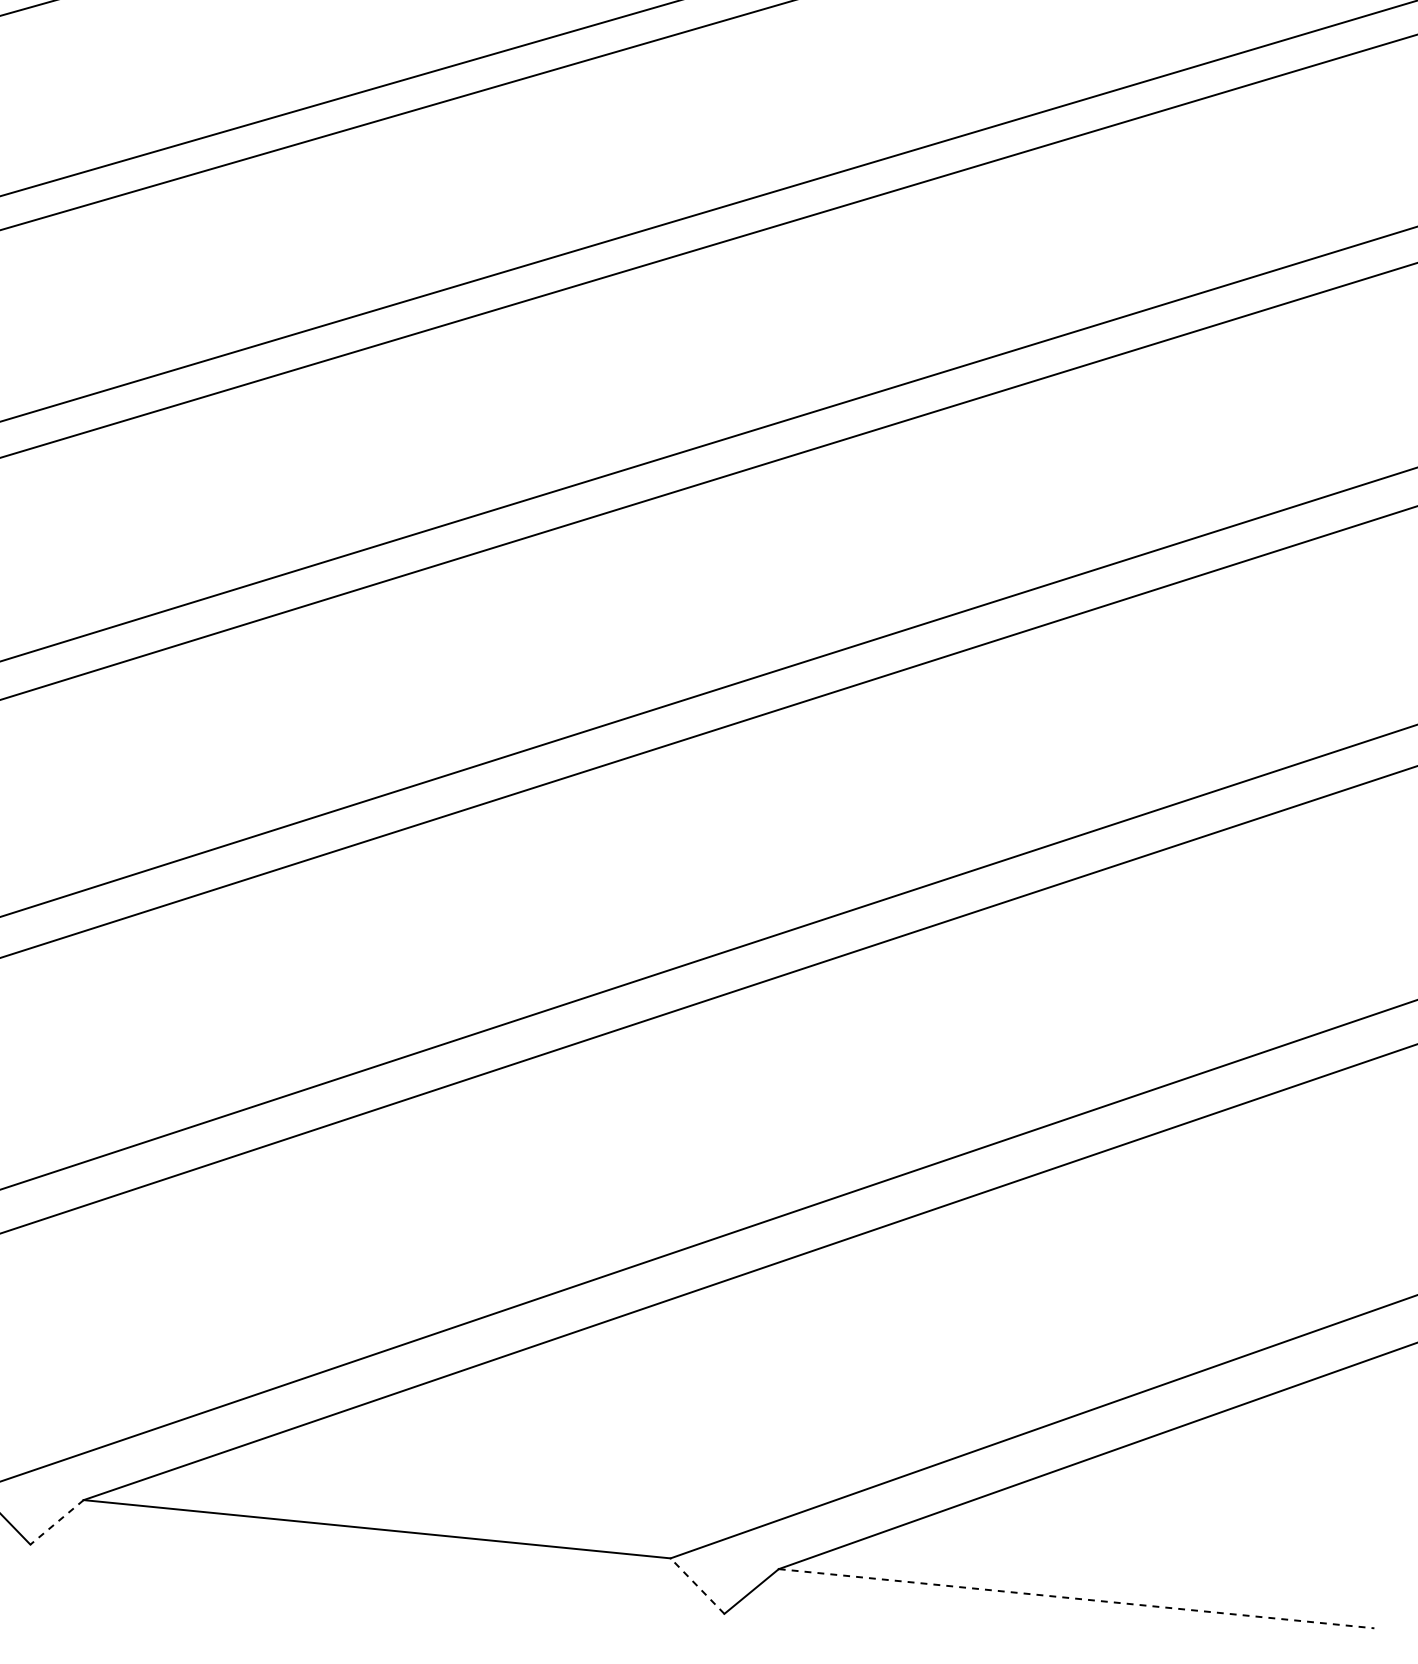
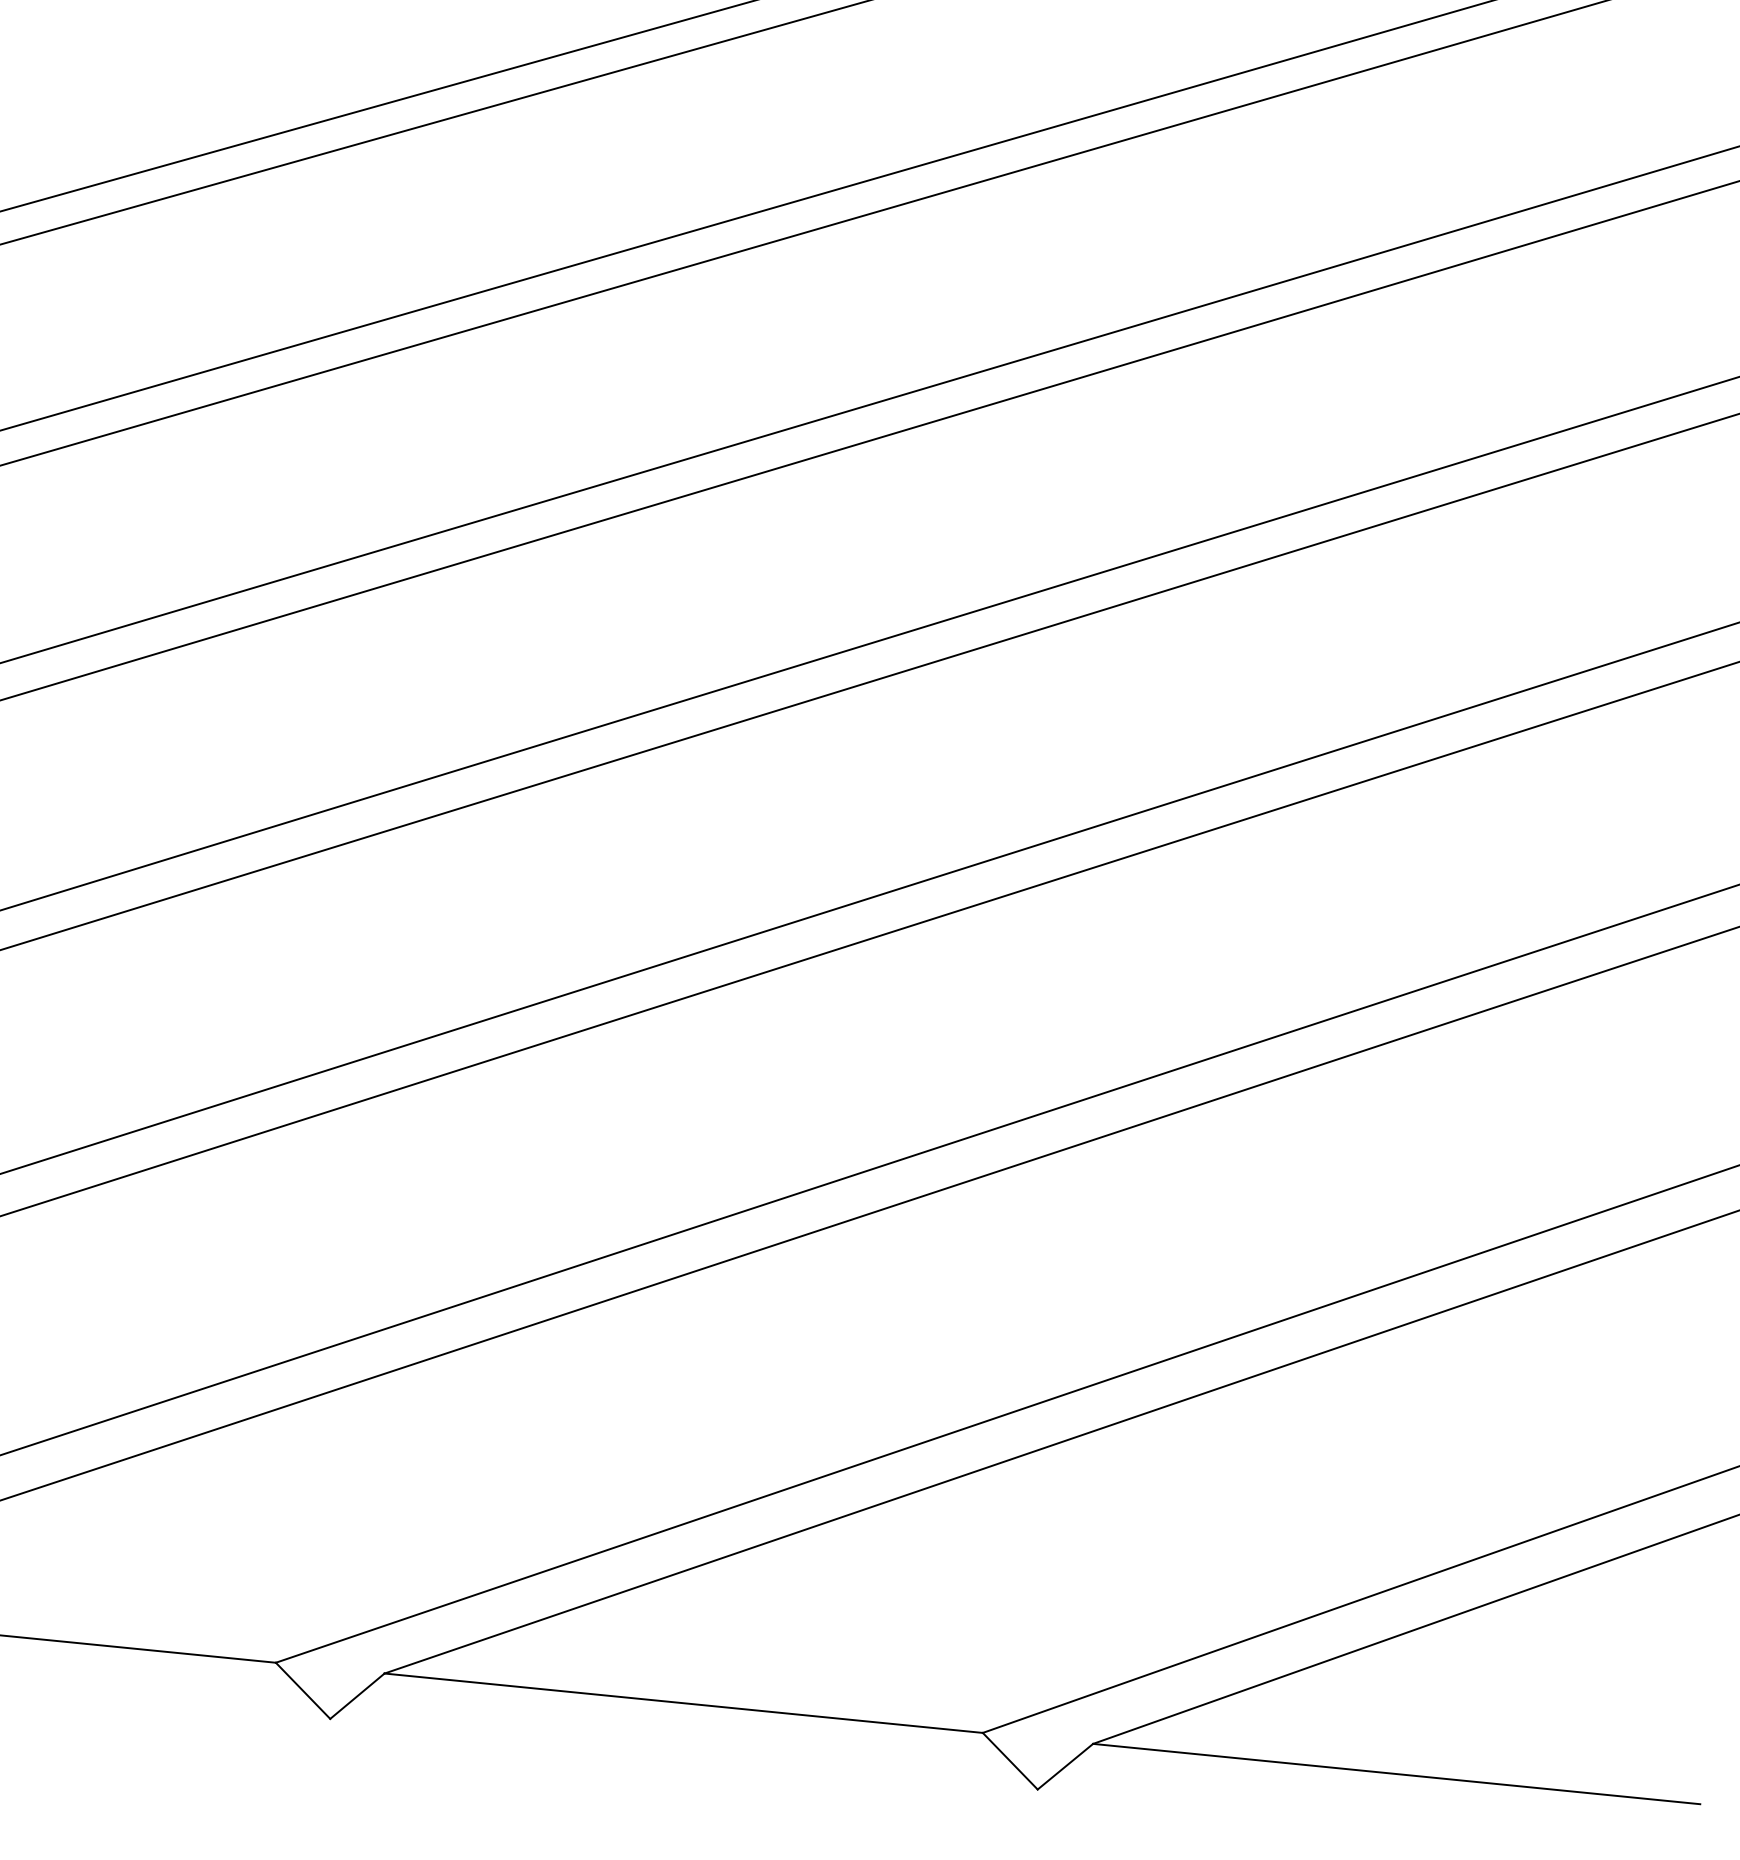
line: (57, 1522) -> (357, 1696), dashed -> solid
line: (696, 1585) -> (1009, 1760), dashed -> solid
line: (1077, 1599) -> (1397, 1774), dashed -> solid

